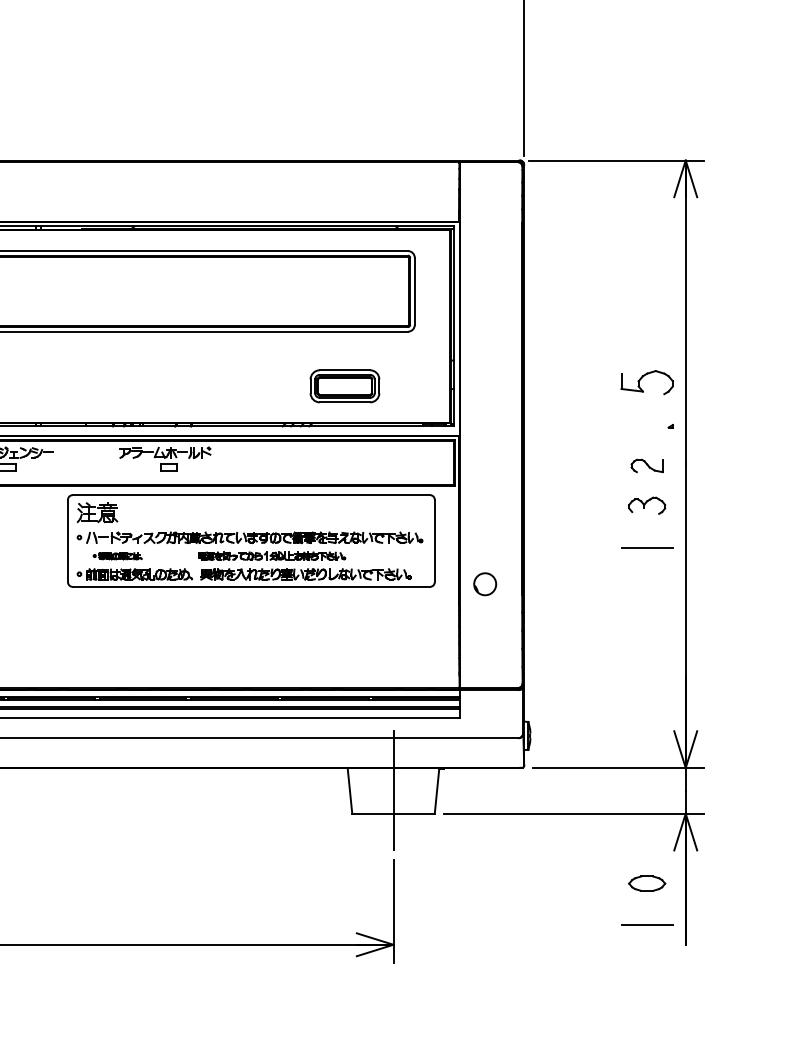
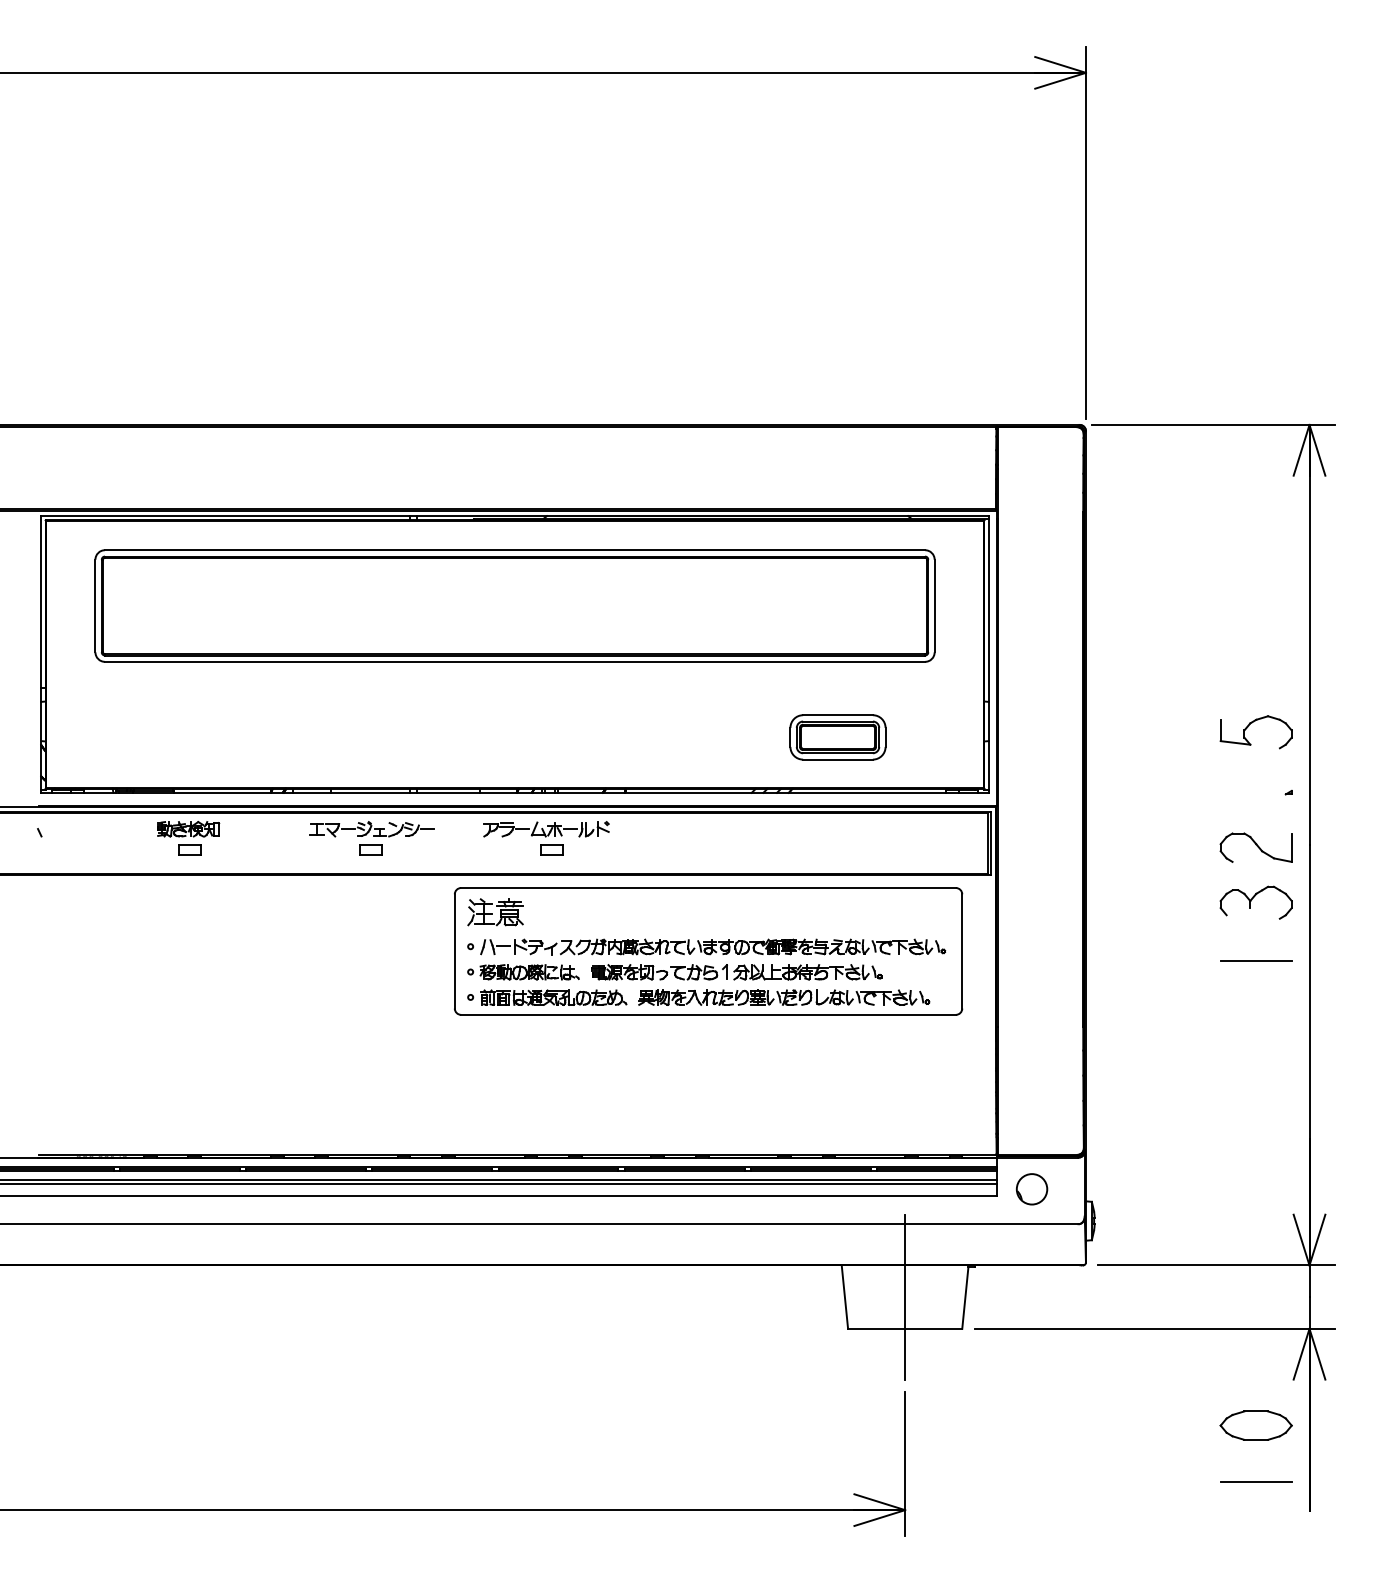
part: (165, 459) -> (546, 838), moved
part: (646, 465) -> (1255, 847), size x1.67
part: (646, 505) -> (1255, 902), size x1.43
part: (117, 556) -> (523, 972), size x1.67
part: (271, 556) -> (736, 972), size x1.43
part: (484, 584) -> (1031, 1189), moved
part: (646, 883) -> (1255, 1425), size x1.43

